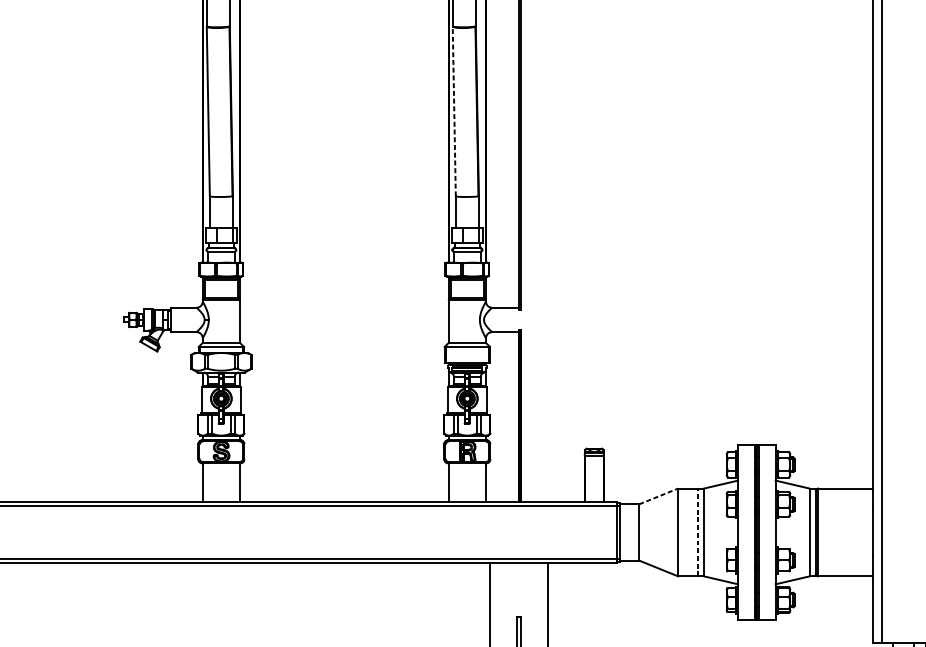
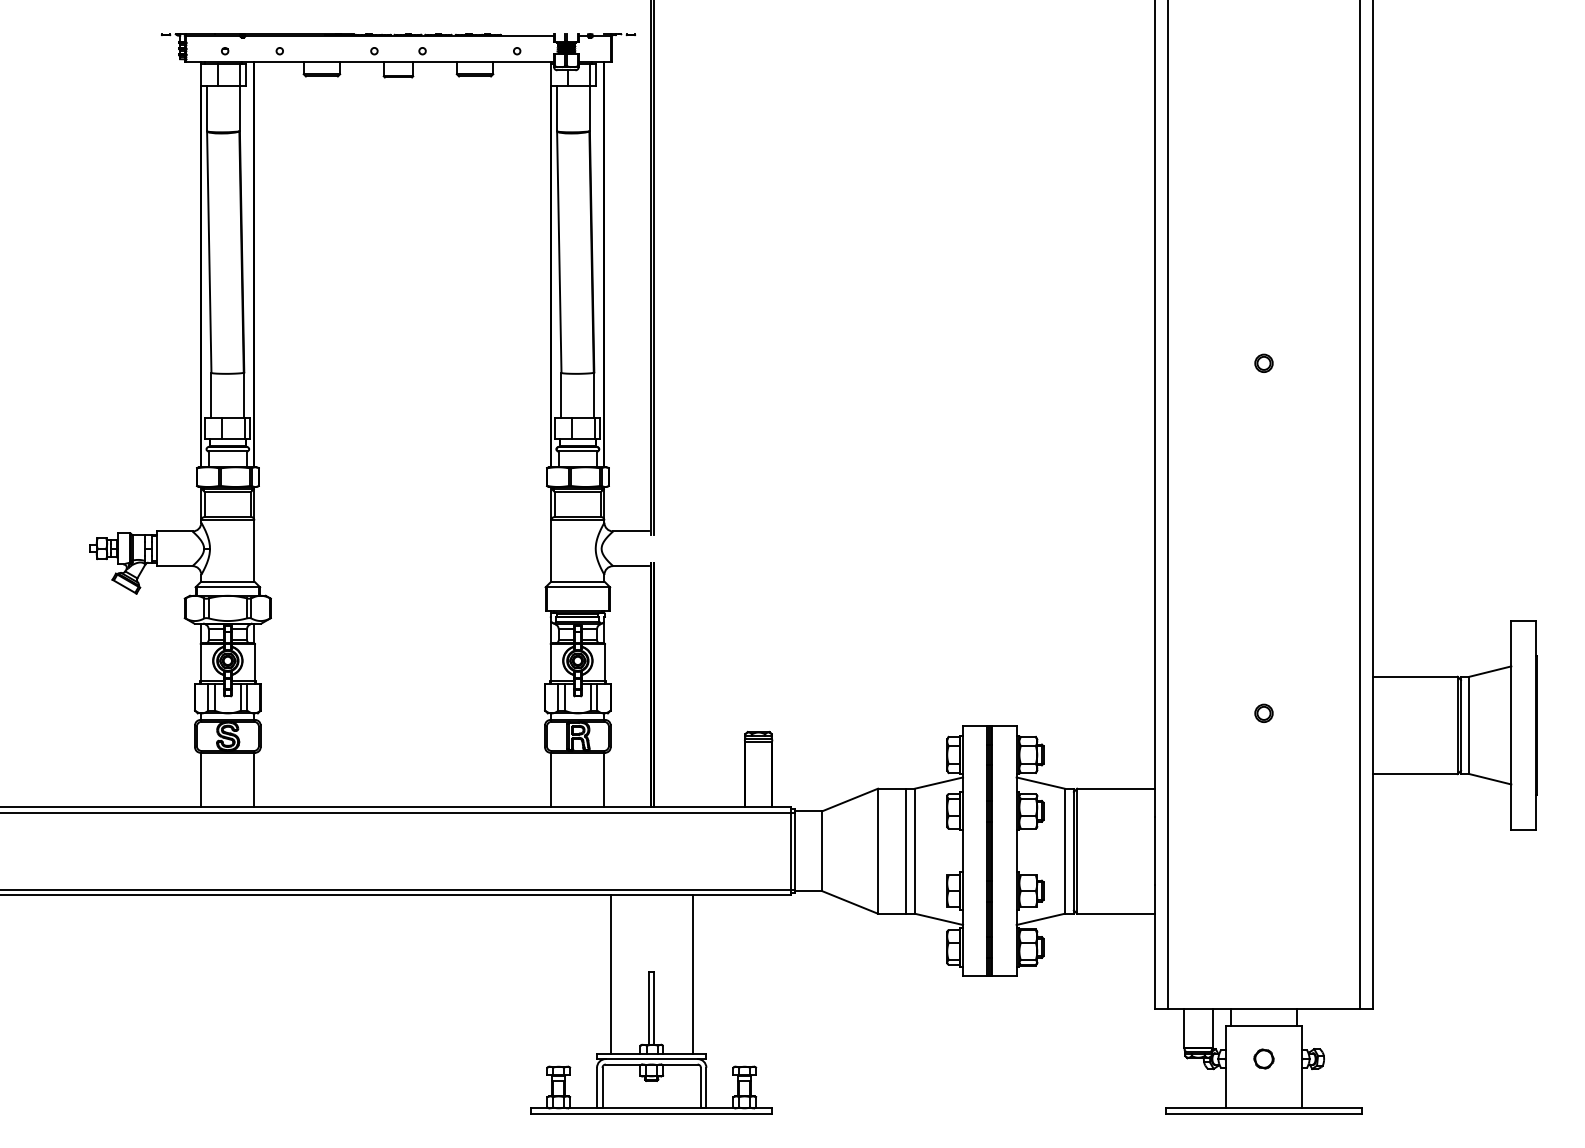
line: (454, 111) -> (559, 252), dashed -> solid
line: (658, 496) -> (850, 799), dashed -> solid
line: (697, 532) -> (905, 851), dashed -> solid

